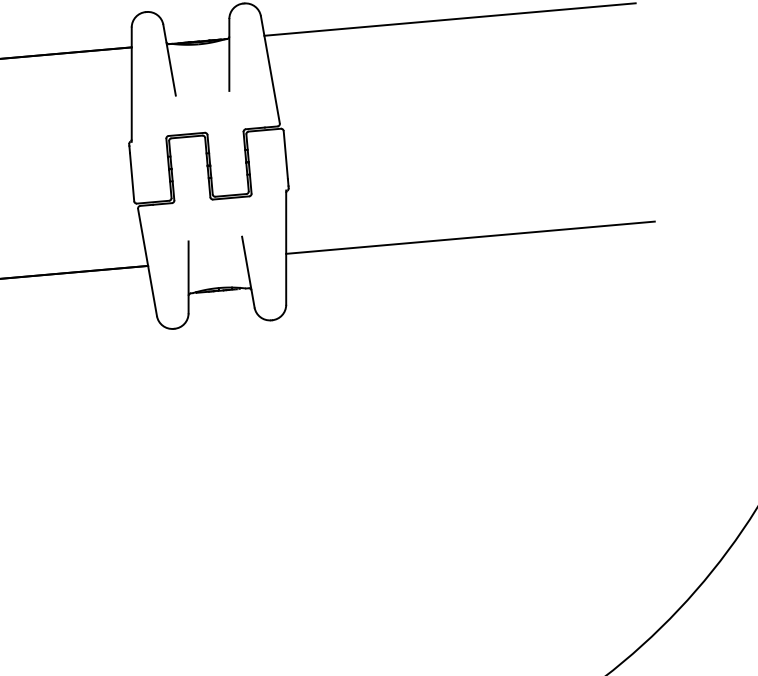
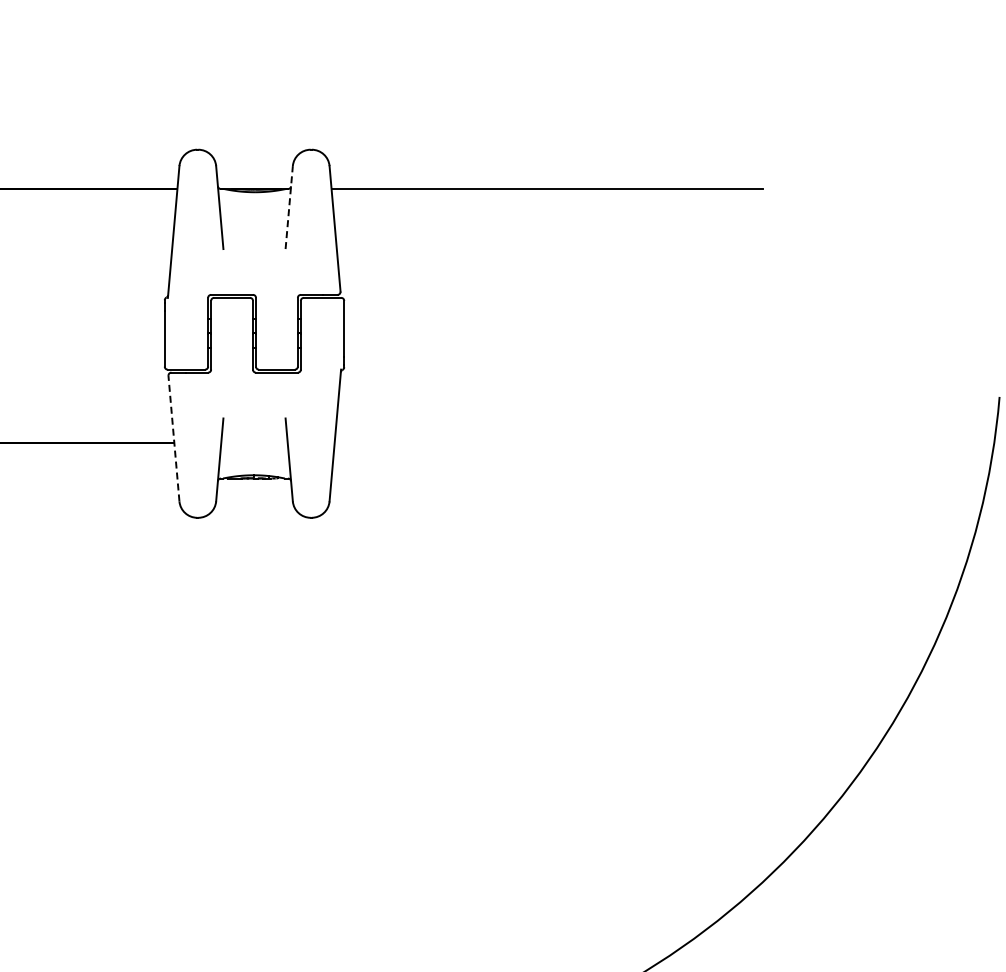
line: (229, 54) -> (289, 207), solid -> dashed
line: (470, 237) -> (548, 442), removed
line: (147, 262) -> (173, 438), solid -> dashed

